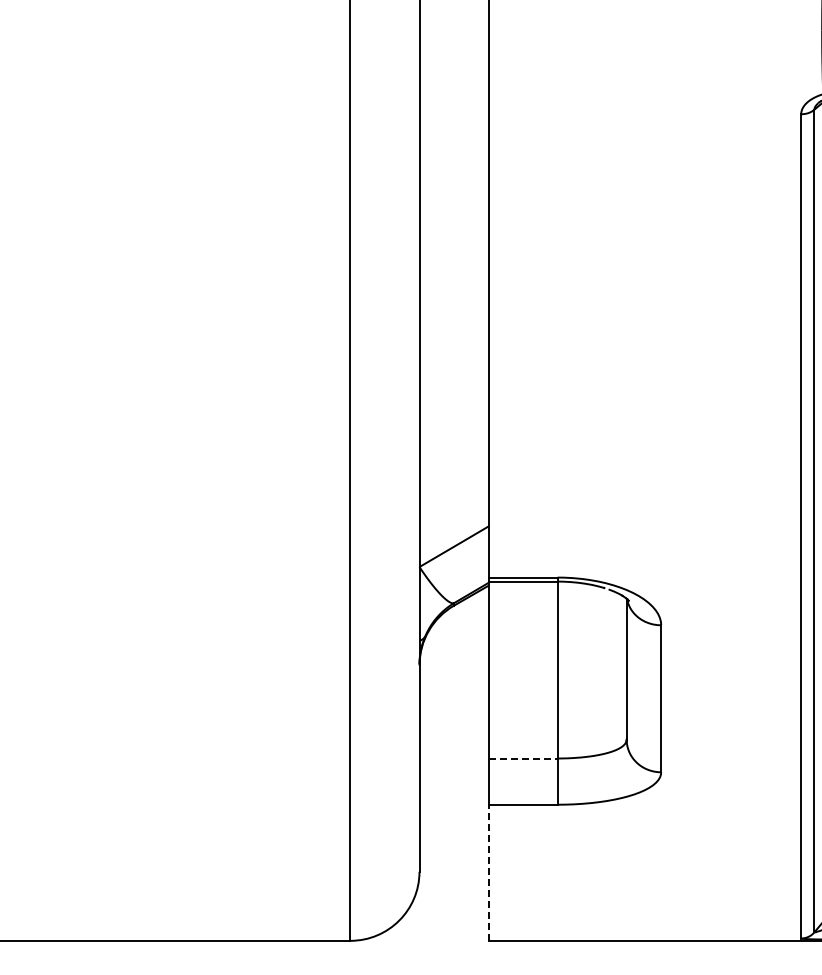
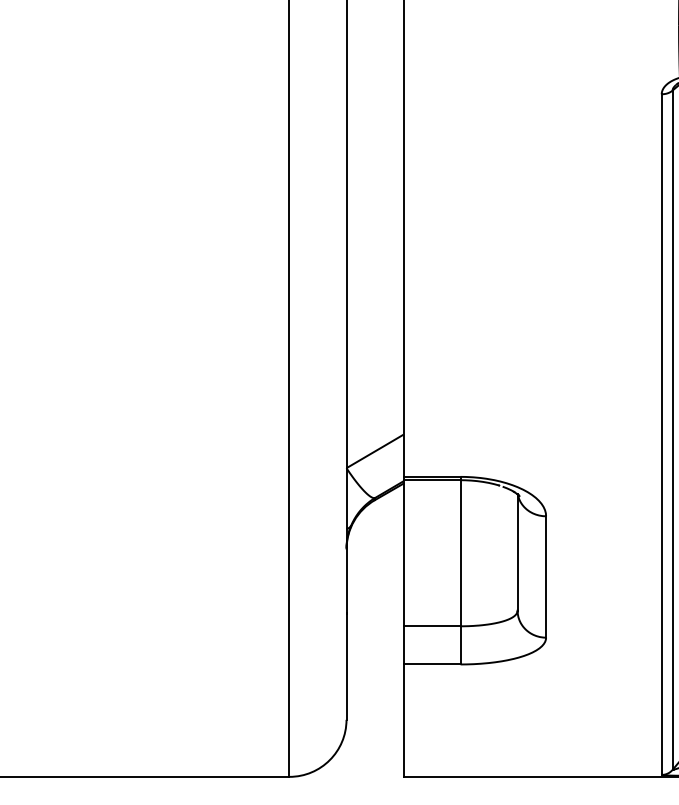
line: (523, 758) -> (432, 626), dashed -> solid
line: (488, 872) -> (403, 720), dashed -> solid

